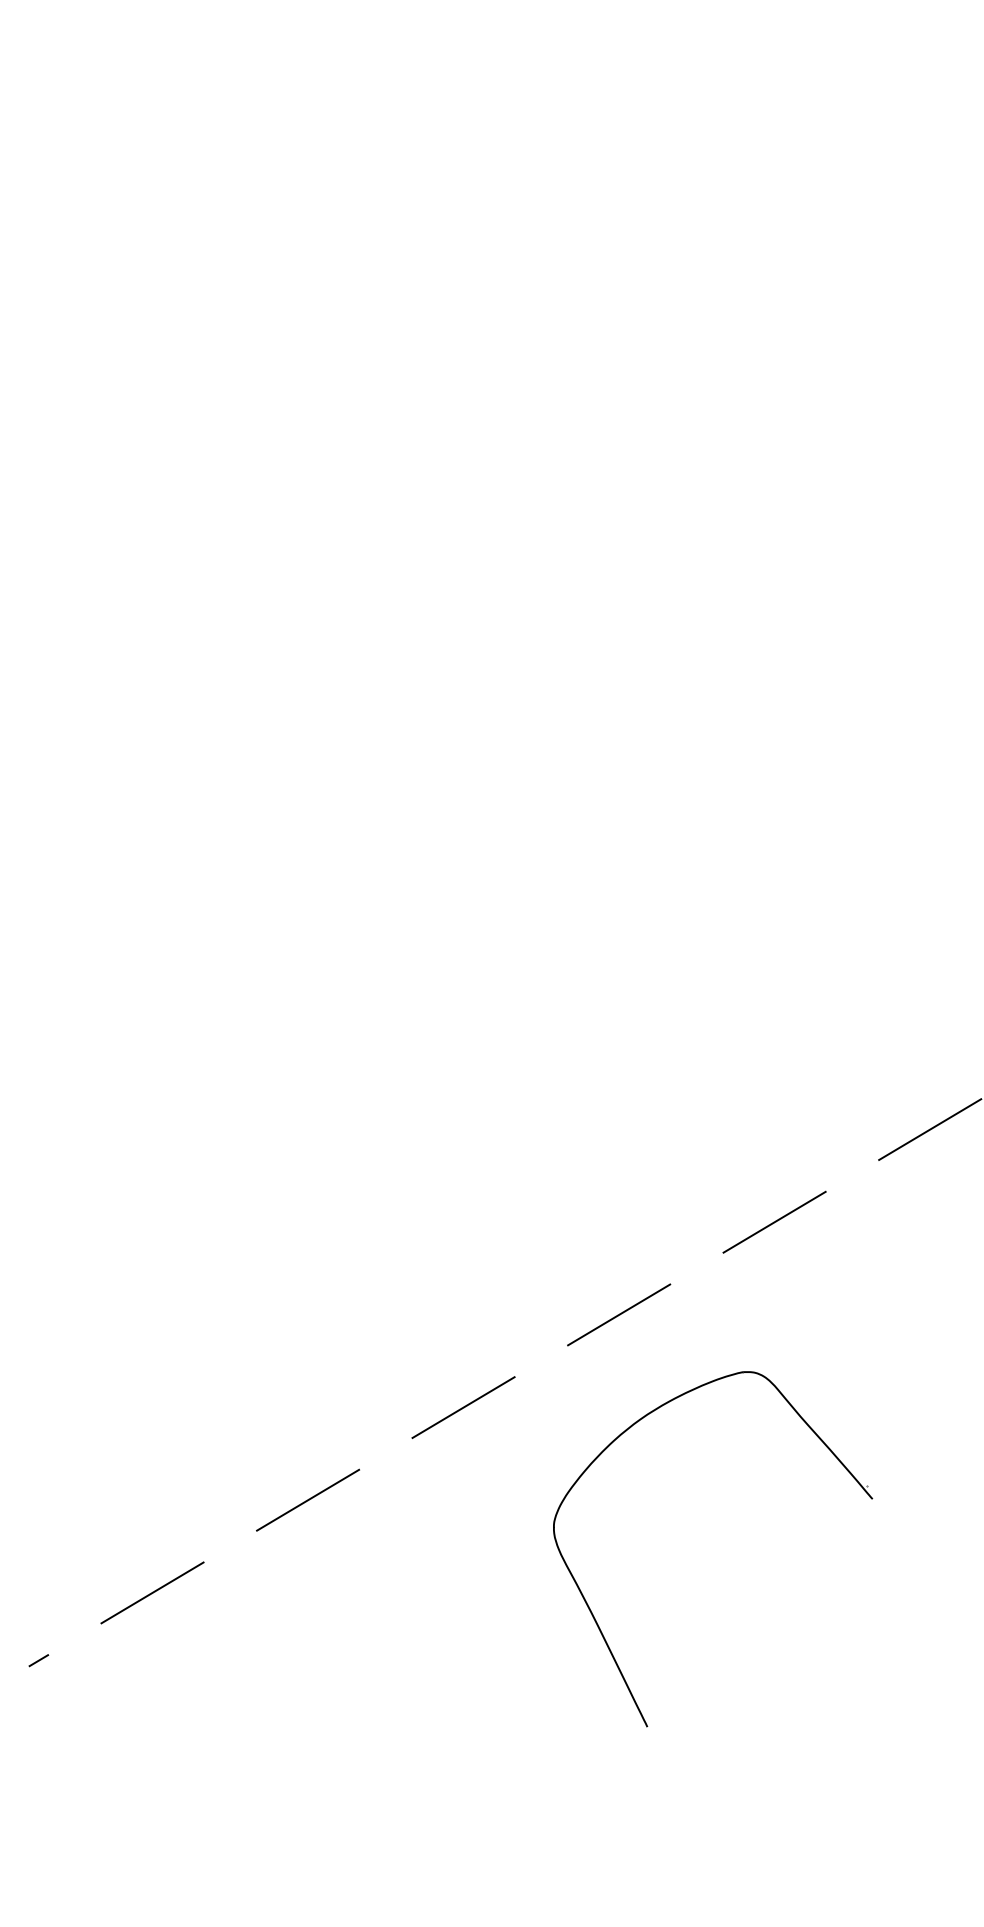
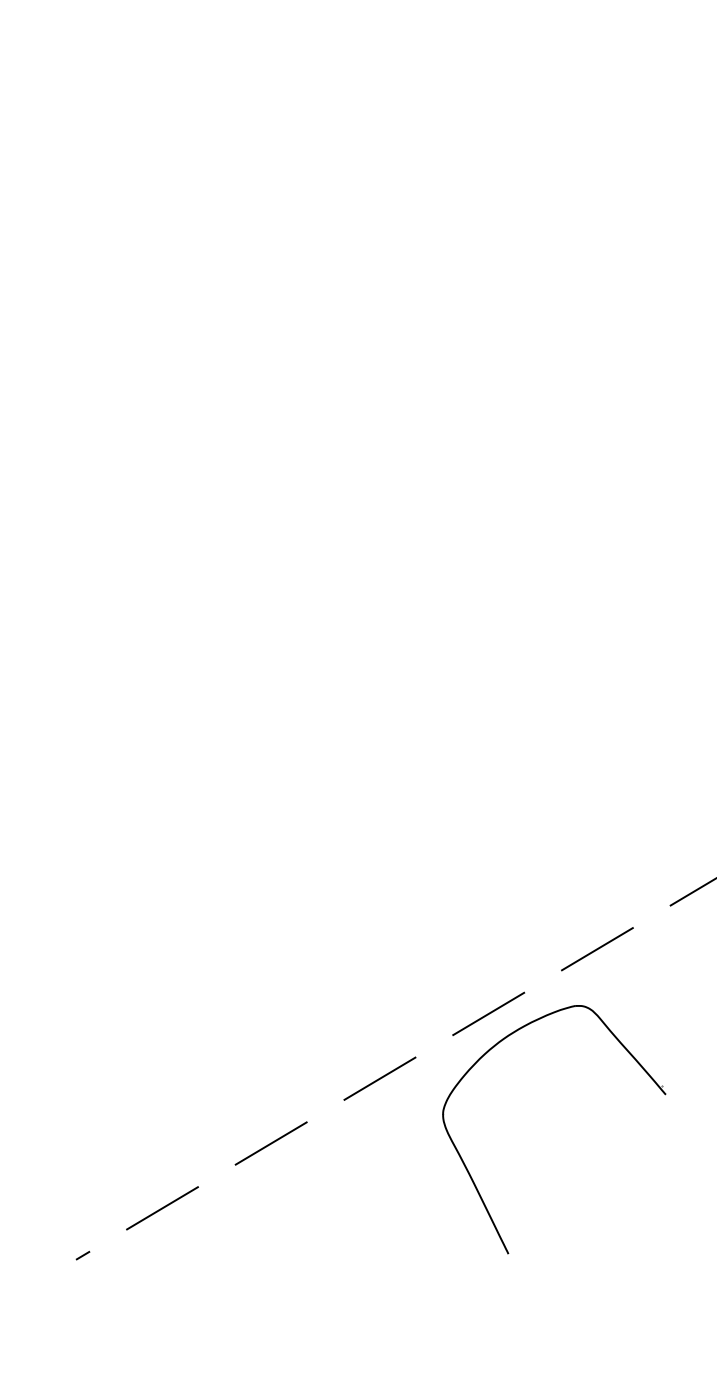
part: (593, 1611) -> (470, 1173), moved

